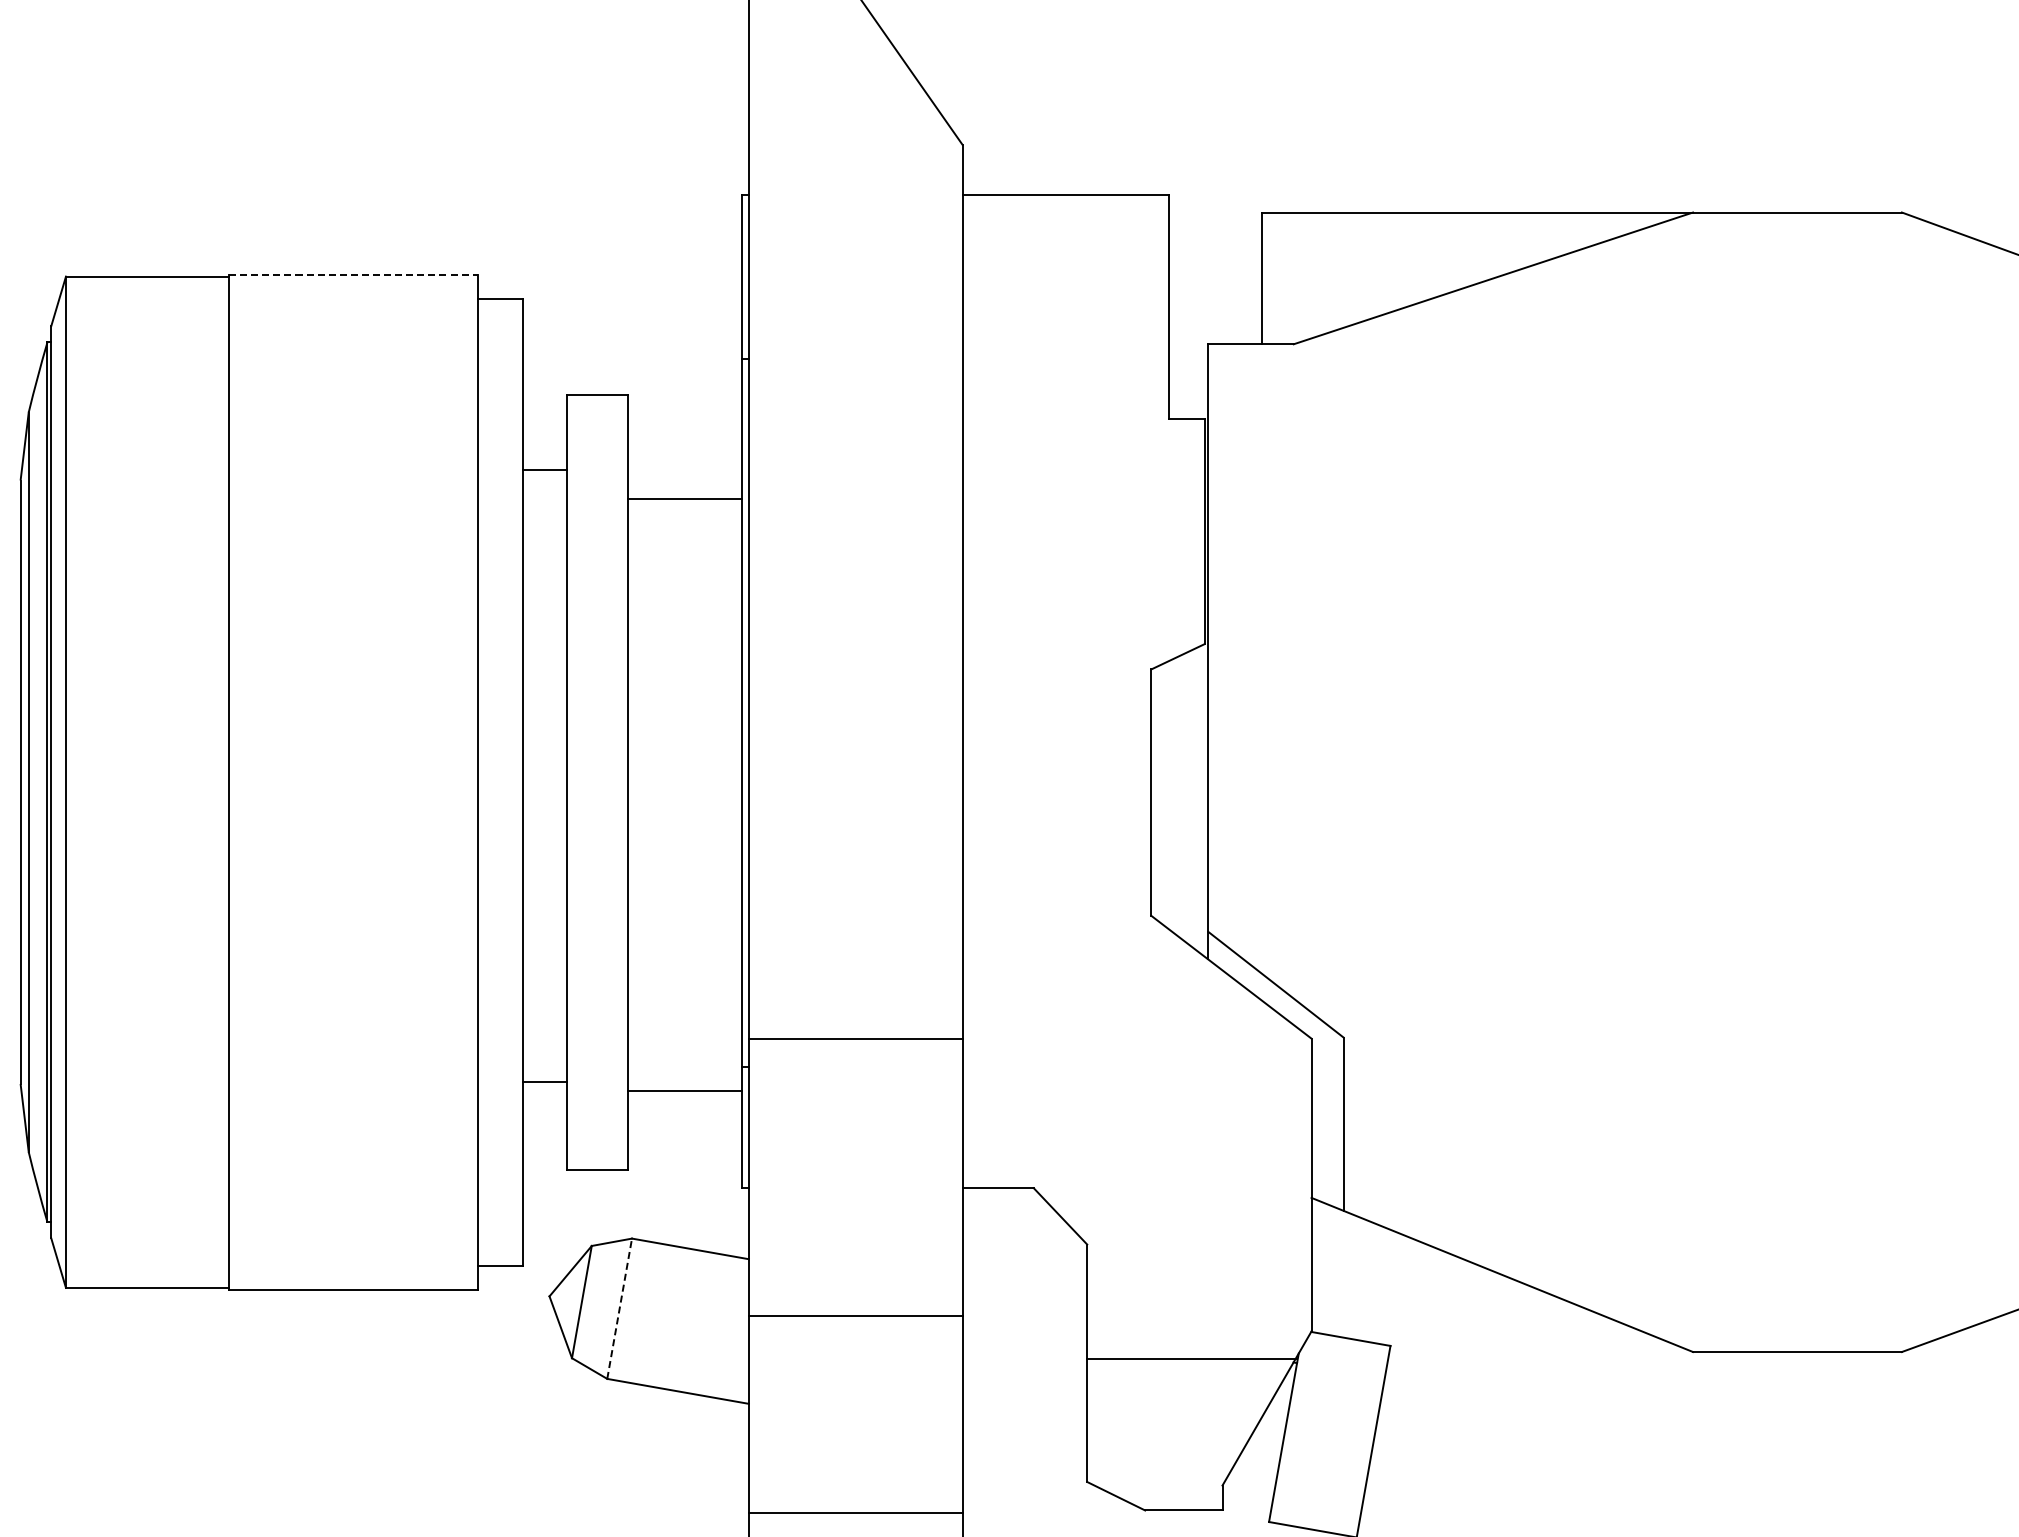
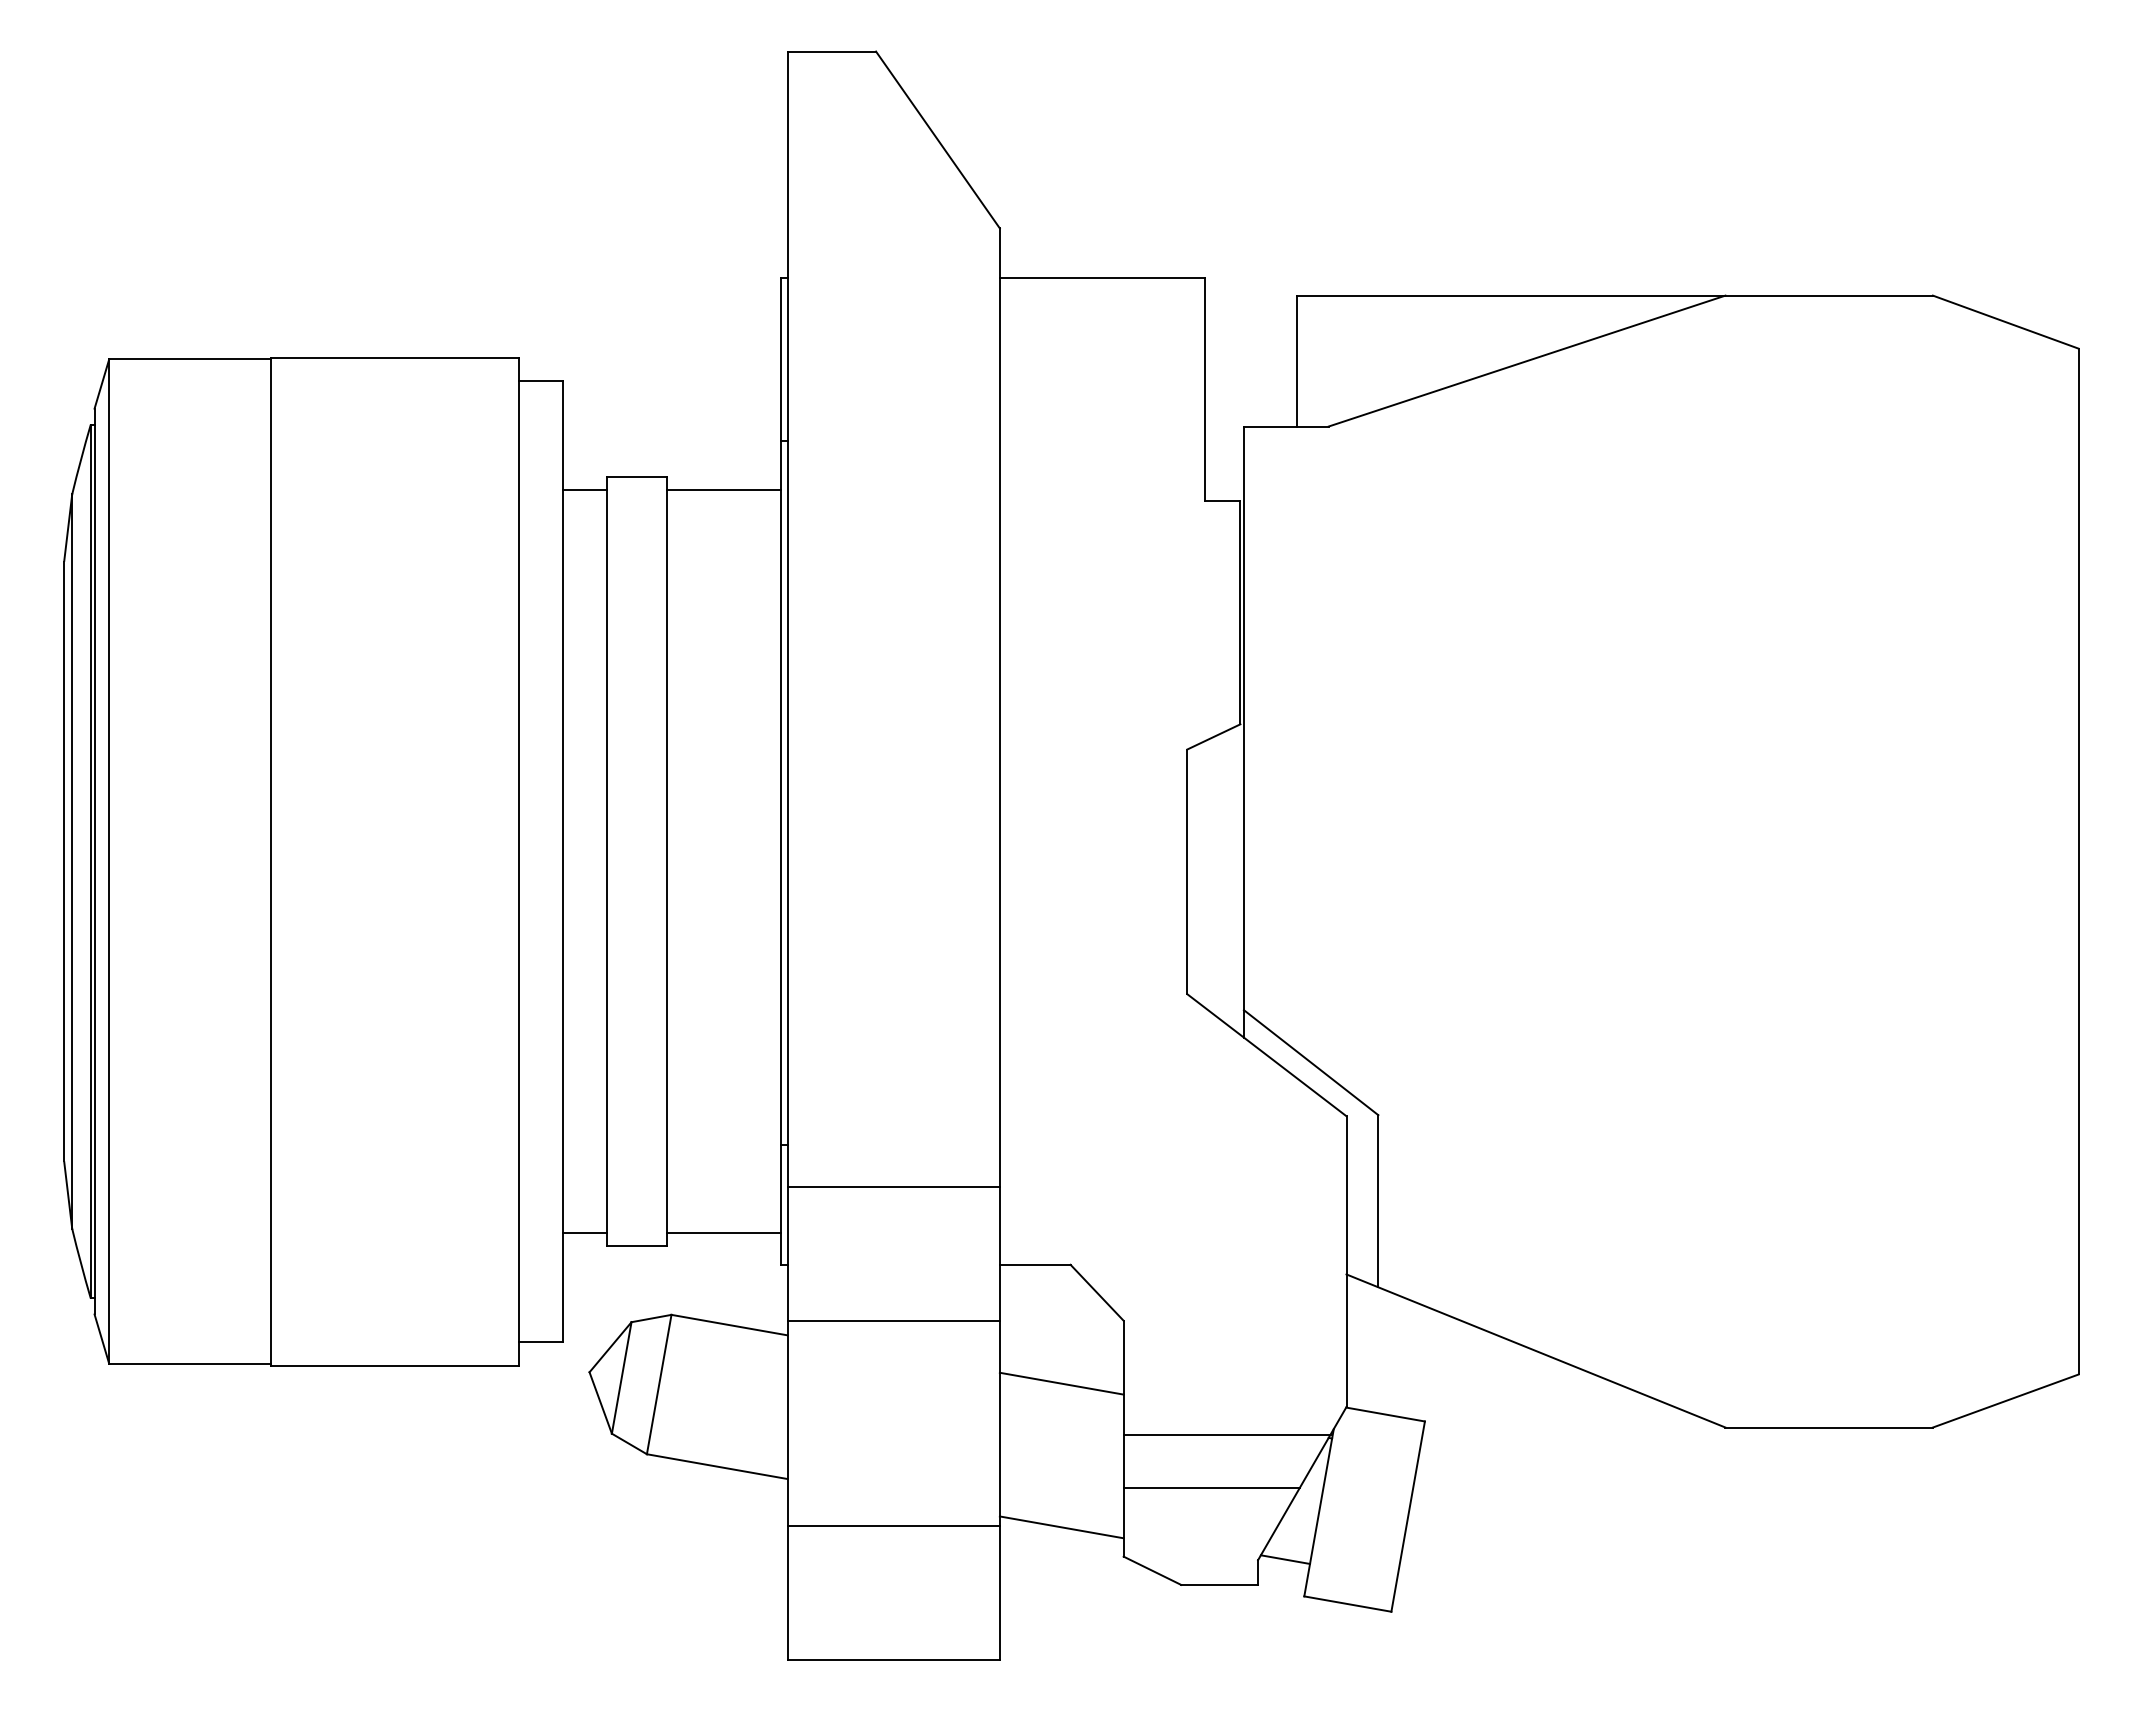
line: (354, 274) -> (395, 357), dashed -> solid
line: (545, 470) -> (585, 490), moved
line: (684, 499) -> (723, 490), moved
line: (855, 1039) -> (893, 1187), moved
line: (545, 1081) -> (585, 1232), moved
line: (684, 1090) -> (723, 1232), moved
line: (1024, 1307) -> (1061, 1383), added
line: (619, 1308) -> (659, 1384), dashed -> solid
line: (855, 1315) -> (893, 1321), moved
line: (1175, 1412) -> (1211, 1487), added
line: (1024, 1452) -> (1061, 1527), added
line: (1250, 1484) -> (1285, 1559), added
line: (855, 1513) -> (893, 1526), moved

